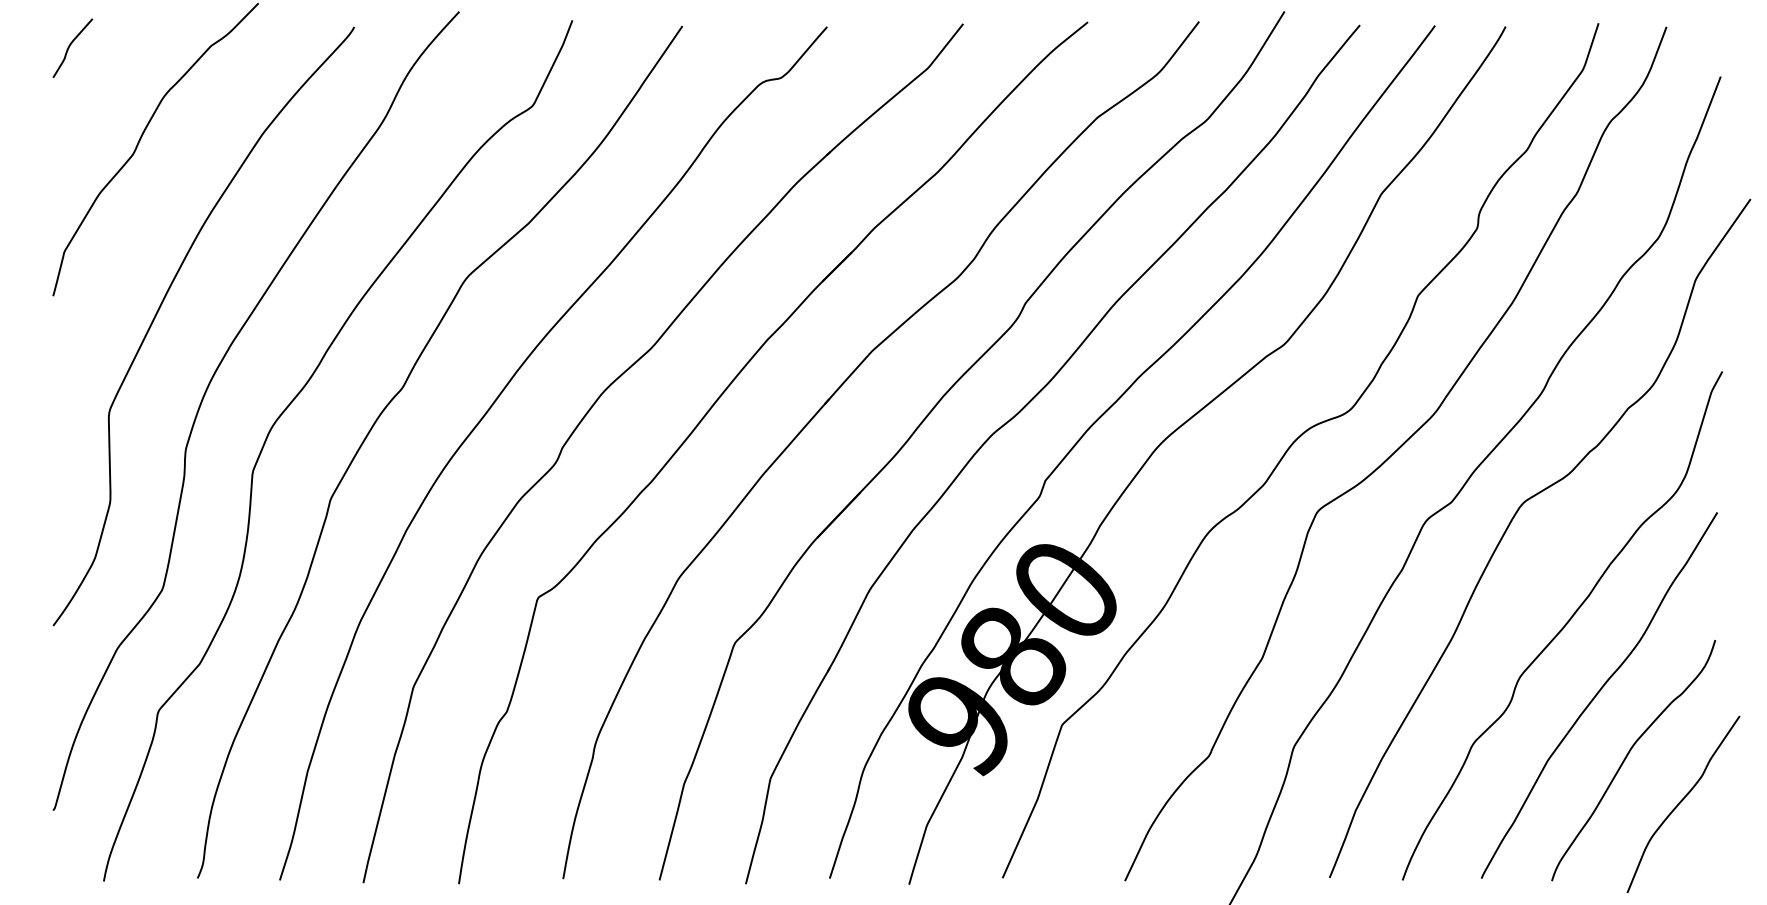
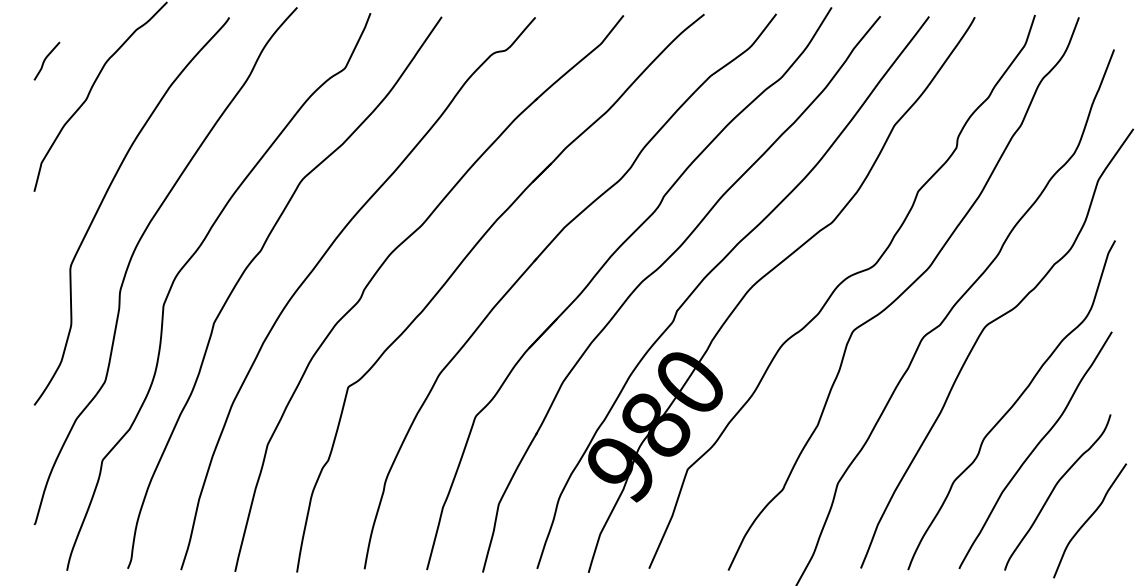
curve: (72, 45) -> (46, 59), moved

